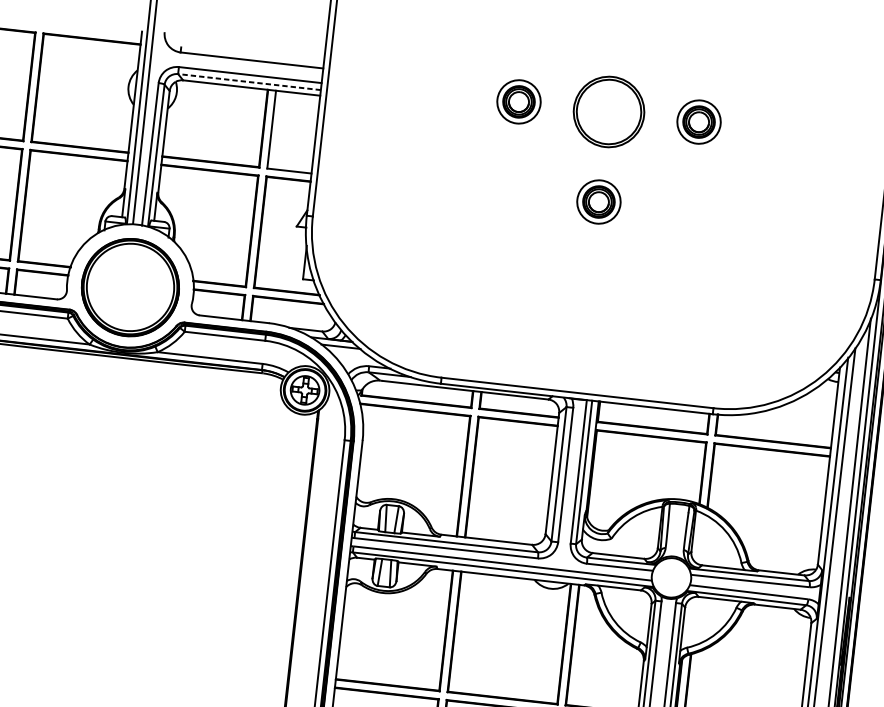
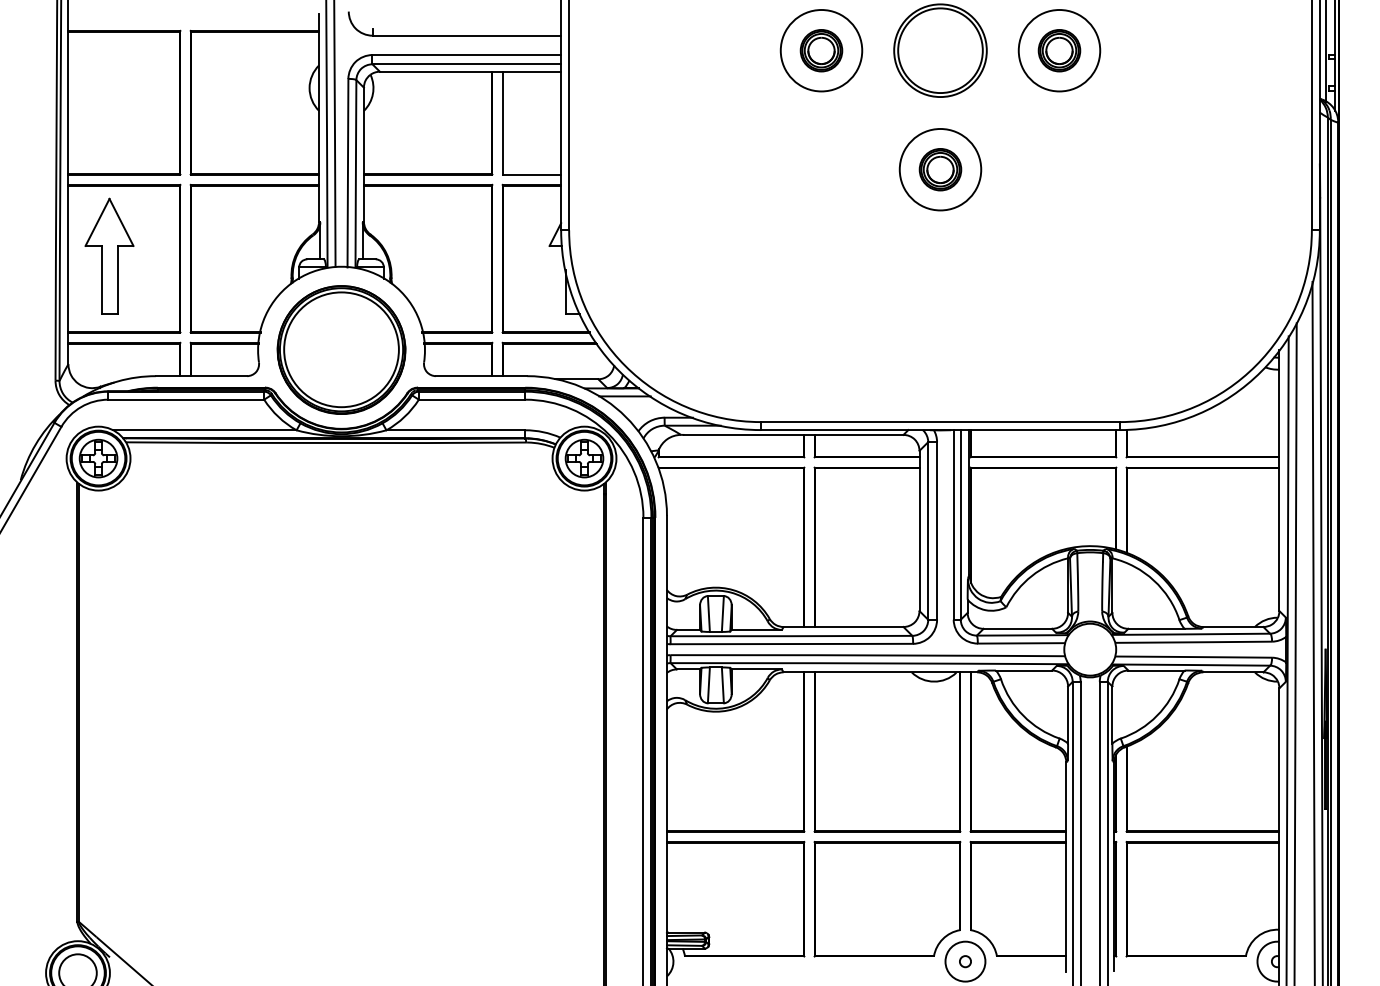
line: (249, 82) -> (466, 64), dashed -> solid
circle: (519, 101) -> (821, 50), size x1.43
circle: (699, 121) -> (1059, 50), size x1.43
circle: (598, 201) -> (940, 169), size x1.43

